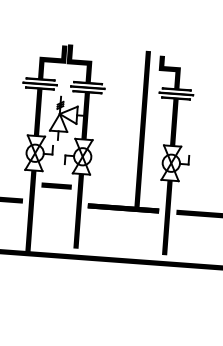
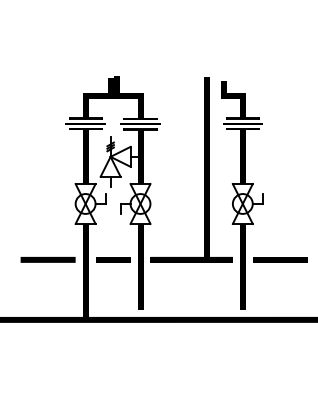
line: (57, 185) -> (113, 259), moved

